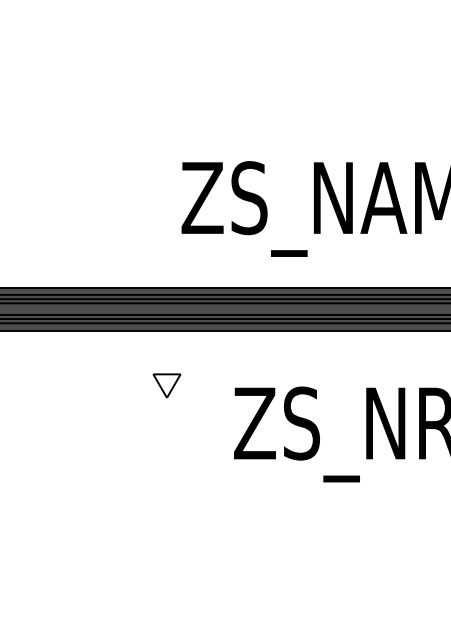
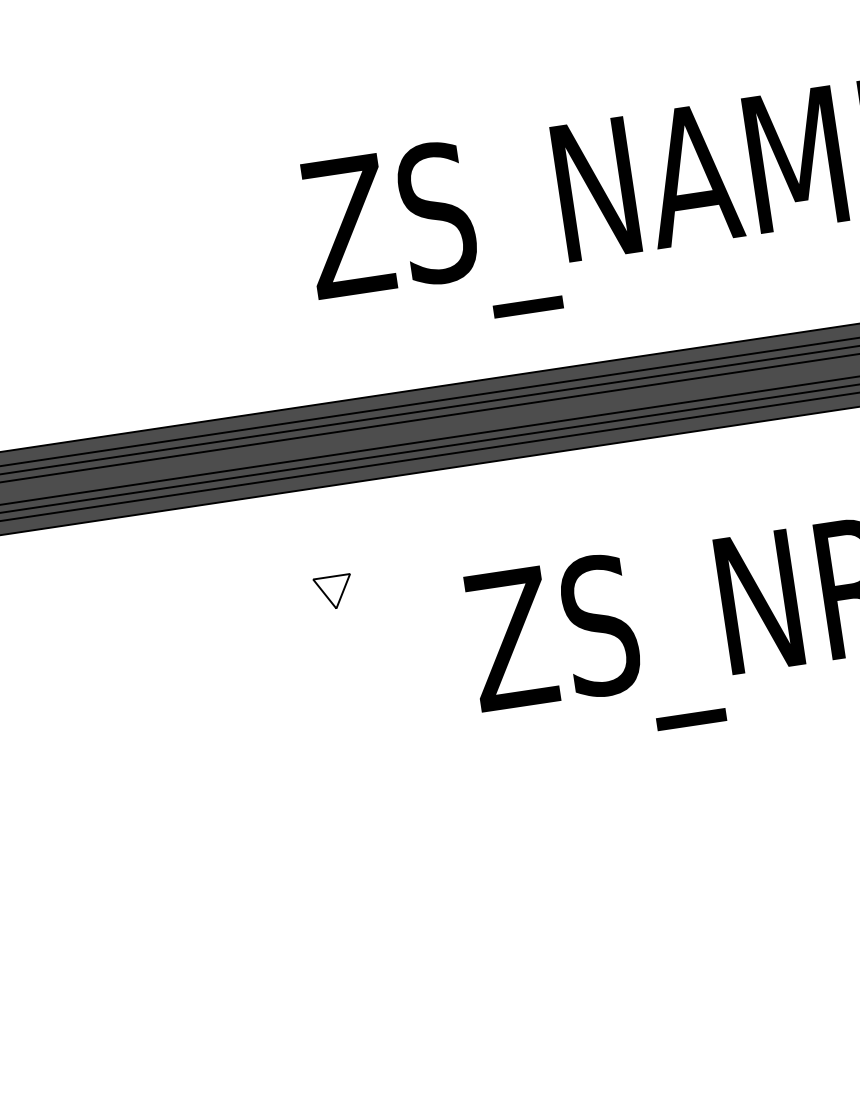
part: (166, 385) -> (332, 591), size x0.71

